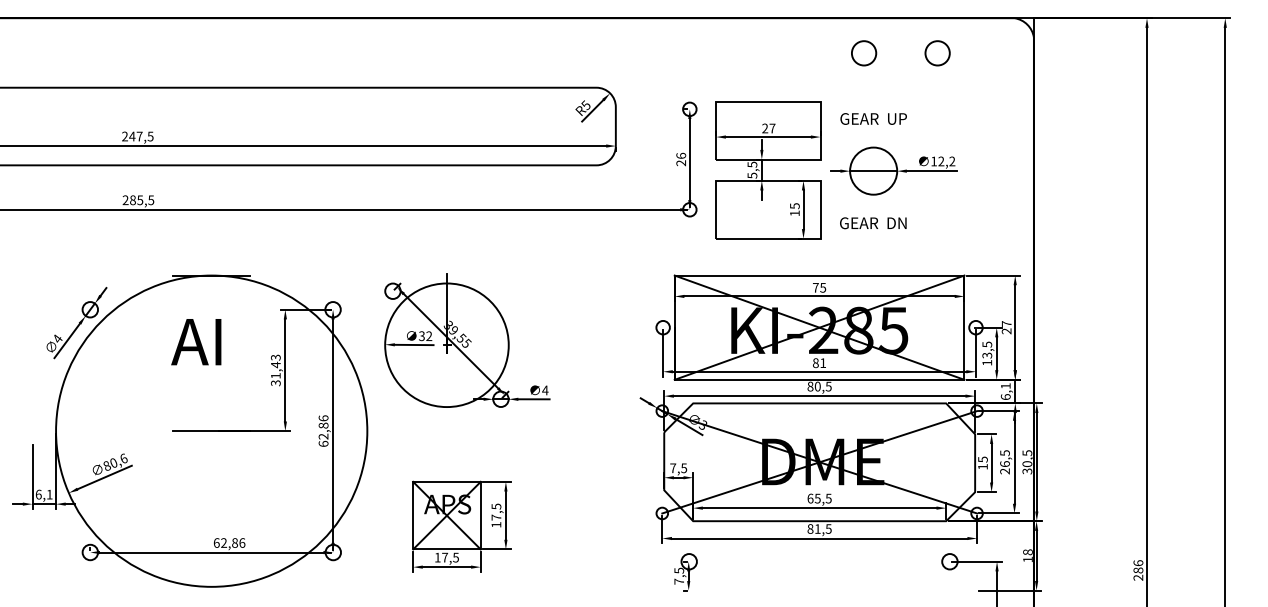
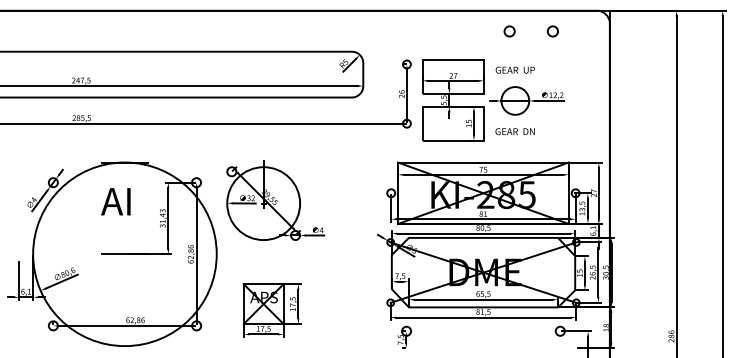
circle: (863, 53) -> (509, 31), size x0.71
circle: (936, 53) -> (552, 31), size x0.71

